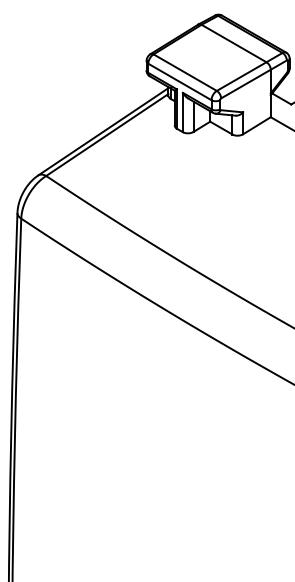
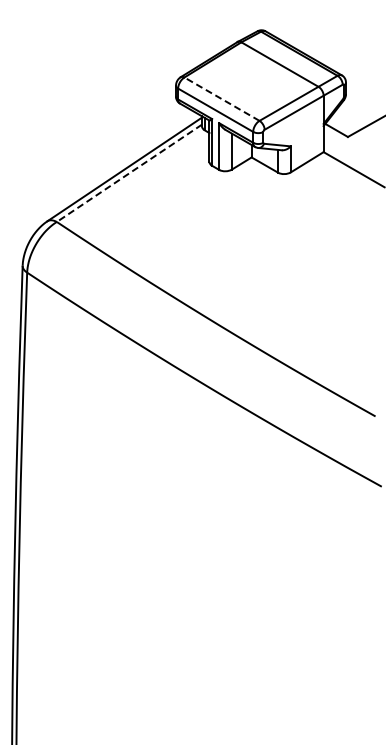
line: (184, 72) -> (221, 98), solid -> dashed
line: (107, 135) -> (129, 173), solid -> dashed

